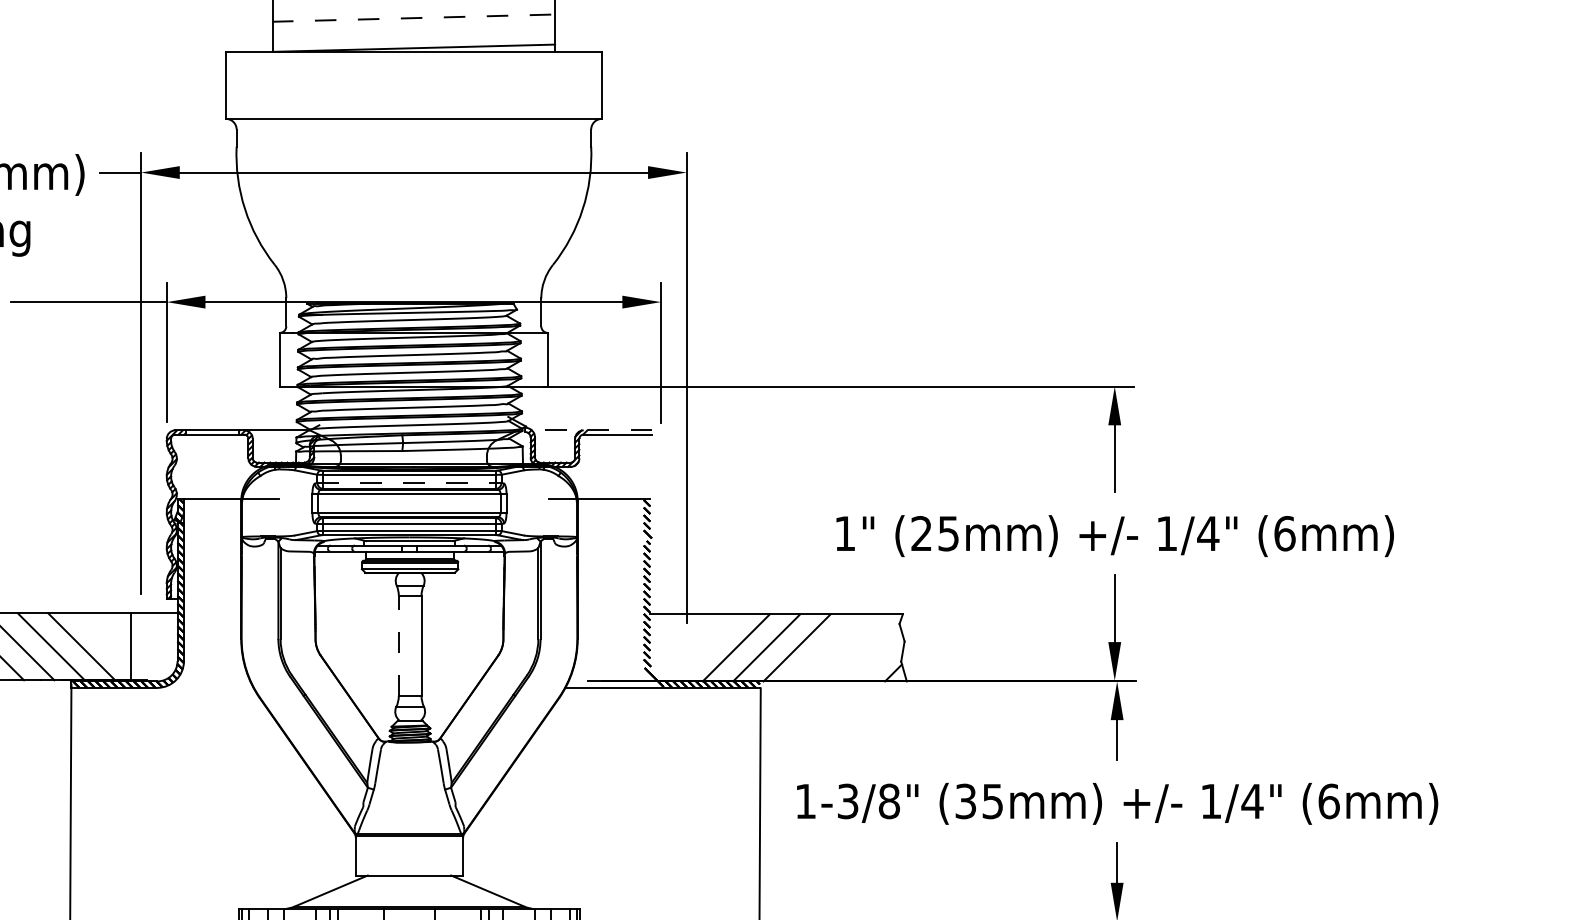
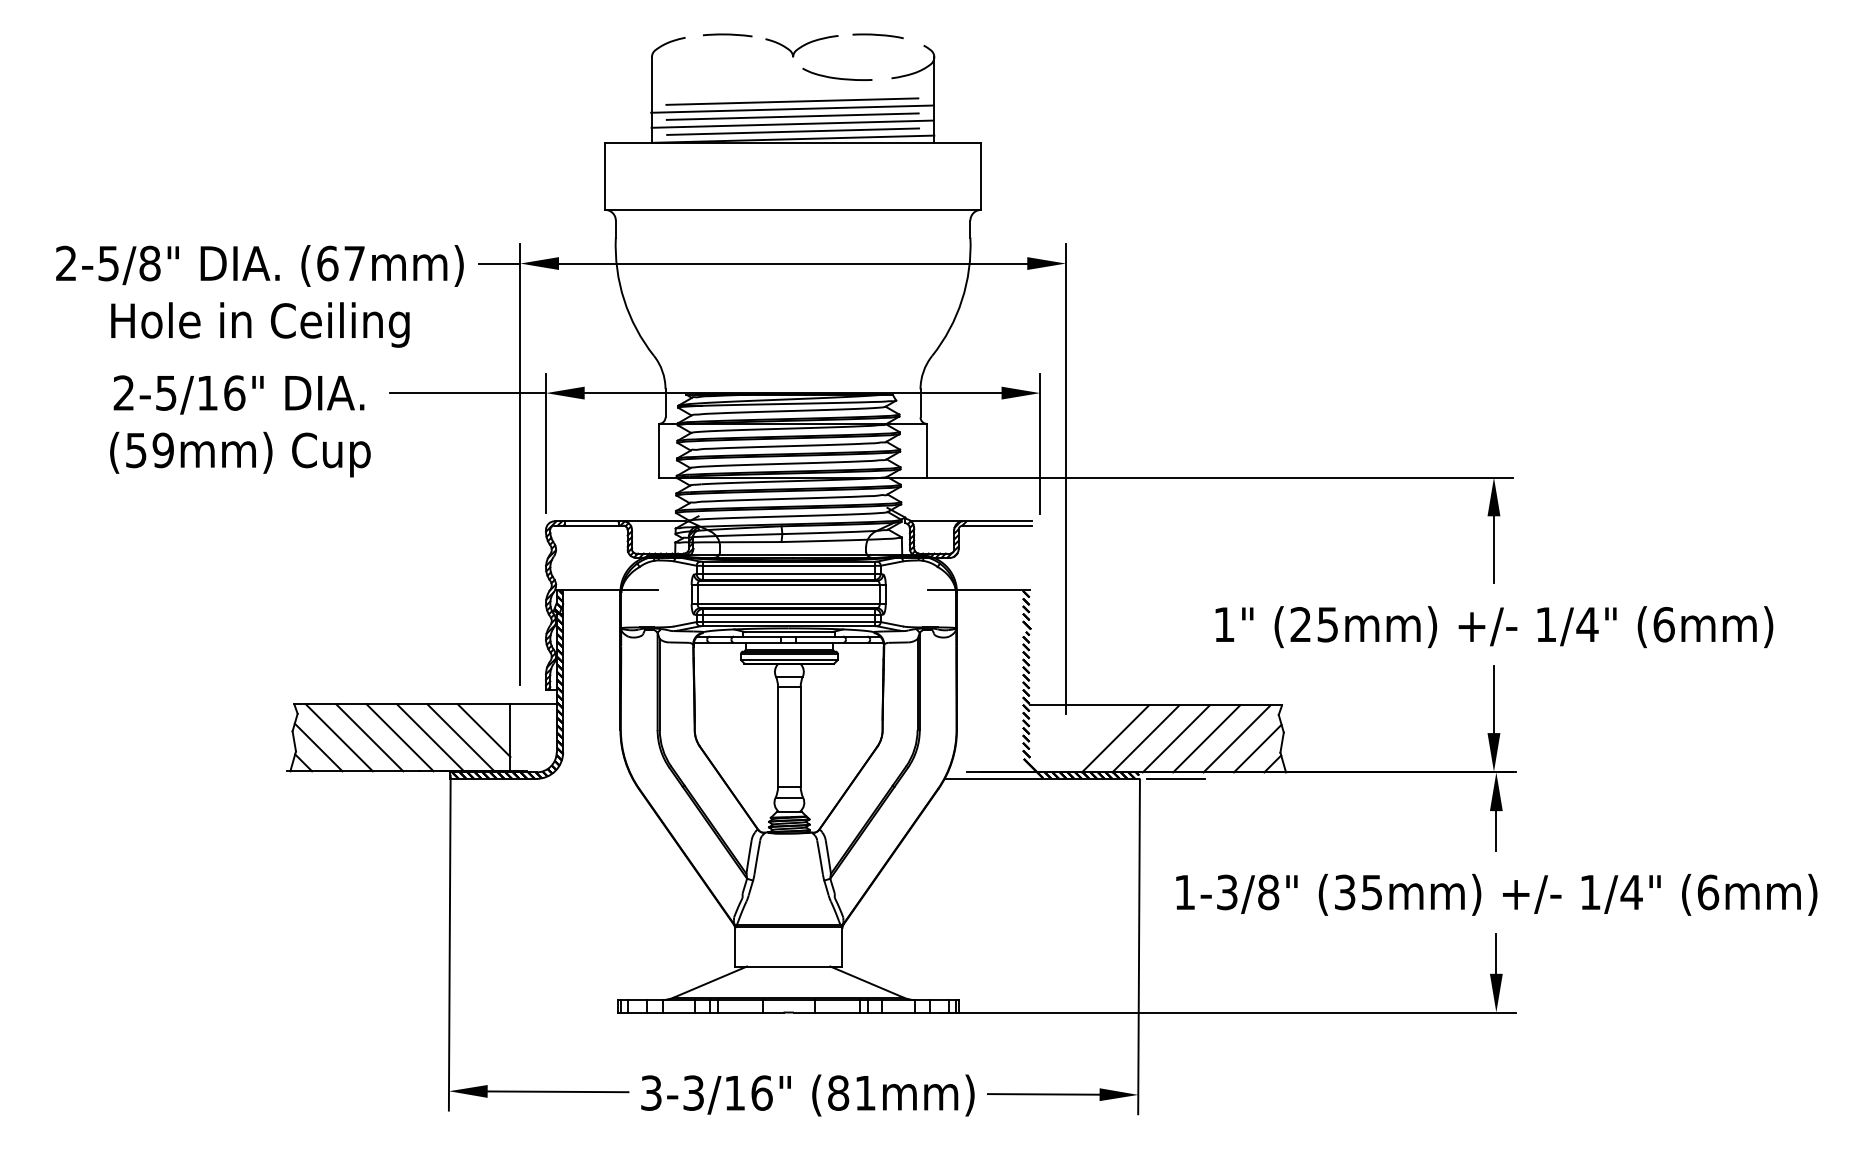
line: (413, 10) -> (792, 101), added
line: (413, 18) -> (792, 109), dashed -> solid
line: (413, 25) -> (792, 116), added
line: (413, 32) -> (792, 123), added
line: (414, 40) -> (793, 131), added
line: (591, 430) -> (970, 521), dashed -> solid
line: (410, 482) -> (789, 573), dashed -> solid
line: (104, 639) -> (483, 730), added
line: (399, 645) -> (778, 736), dashed -> solid
line: (827, 647) -> (1206, 738), added
line: (857, 647) -> (1236, 738), added
line: (878, 657) -> (1257, 748), added
line: (796, 687) -> (1175, 778), added

